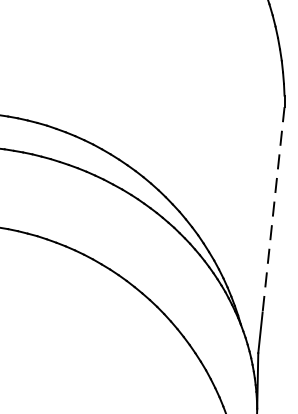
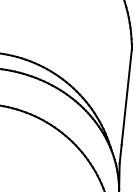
line: (273, 210) -> (126, 97), dashed -> solid

